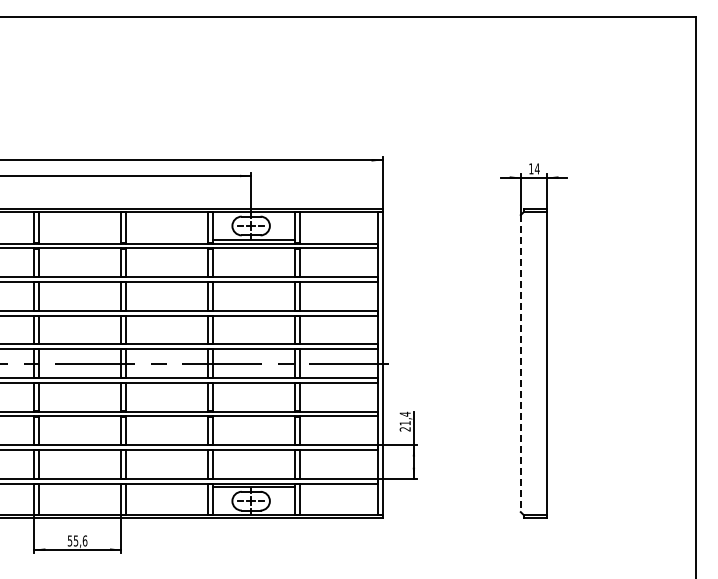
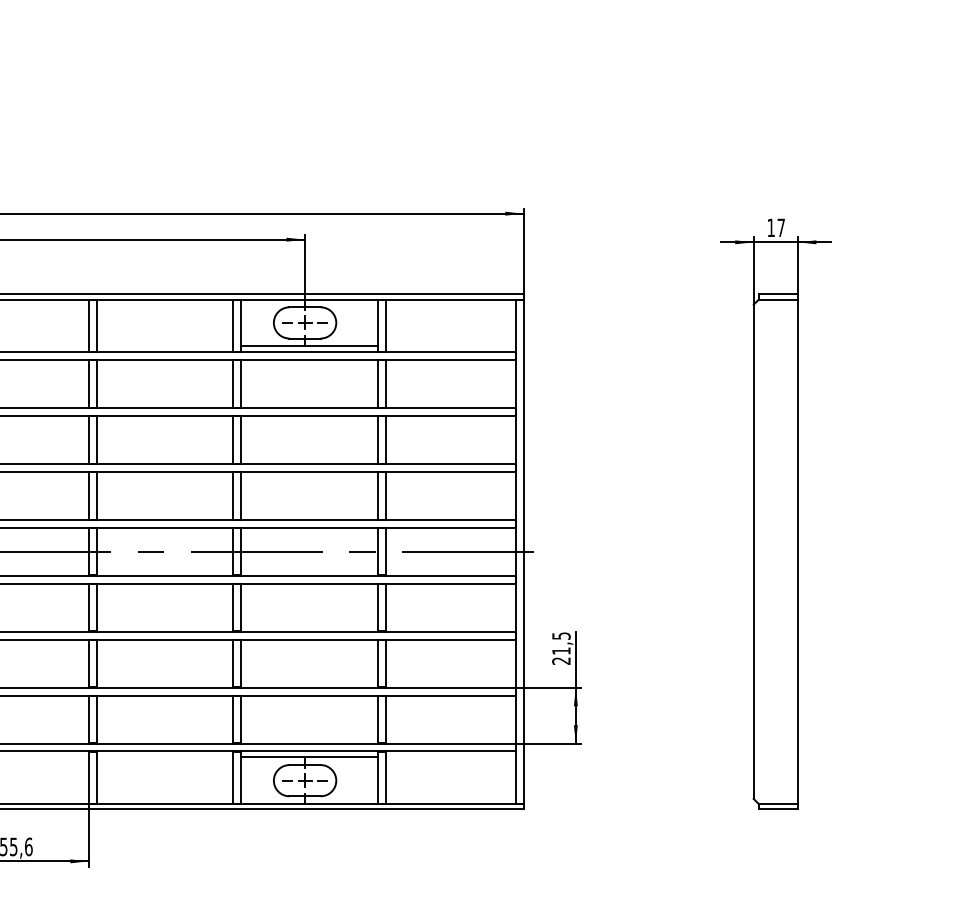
text: (536, 168) -> (779, 227), 14 -> 17
line: (520, 363) -> (753, 551), dashed -> solid
text: (404, 413) -> (560, 634), 21,4 -> 21,5

